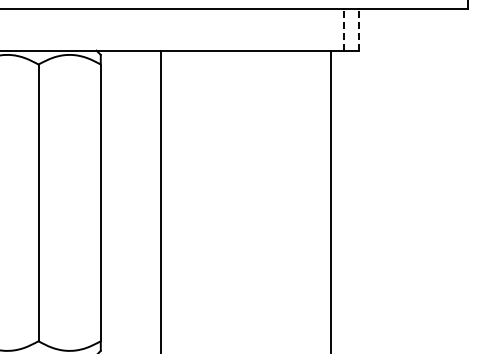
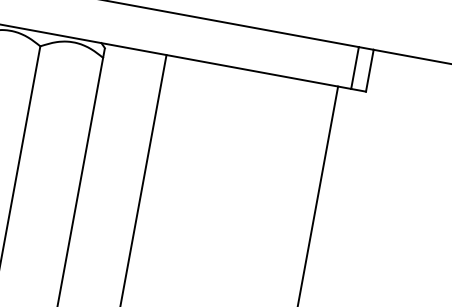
line: (344, 29) -> (355, 67), dashed -> solid
line: (359, 29) -> (370, 70), dashed -> solid

